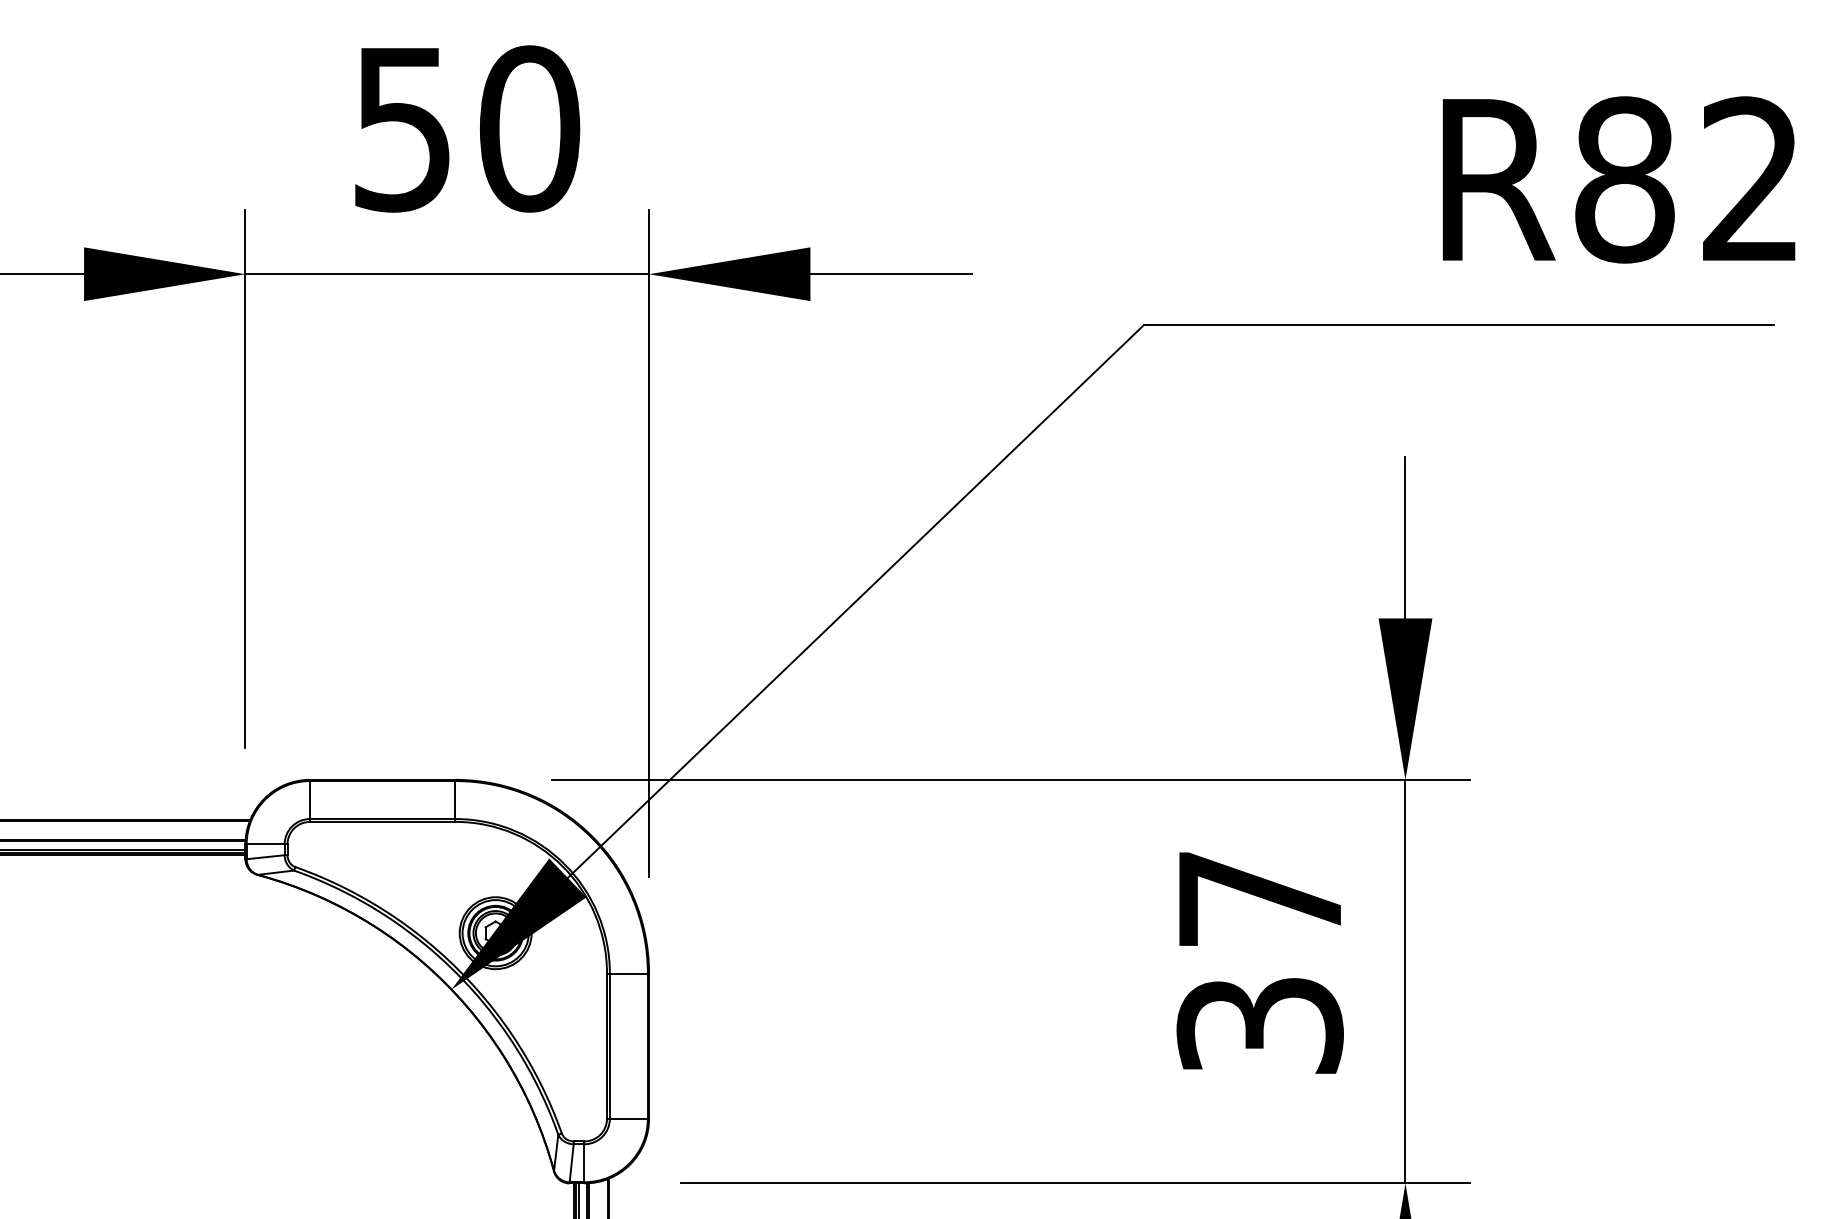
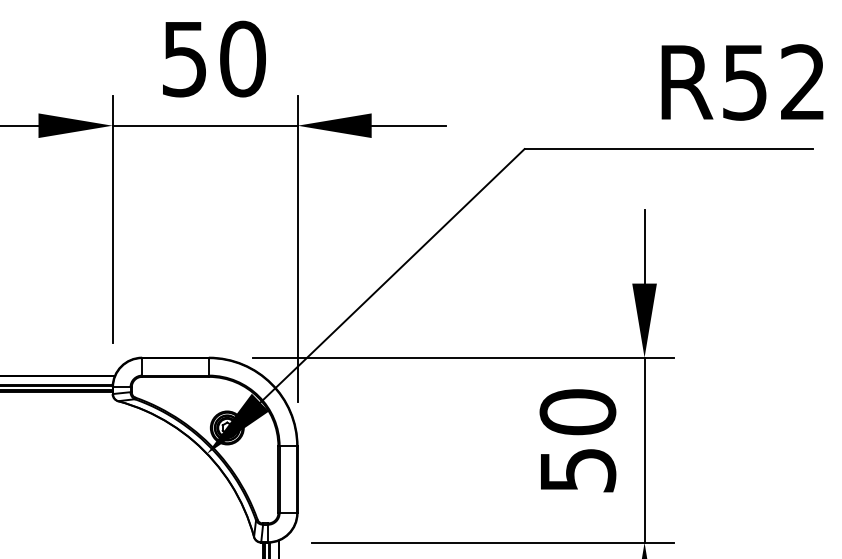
text: (1625, 179) -> (745, 82), R82 -> R52
text: (1259, 960) -> (577, 440), 37 -> 50

